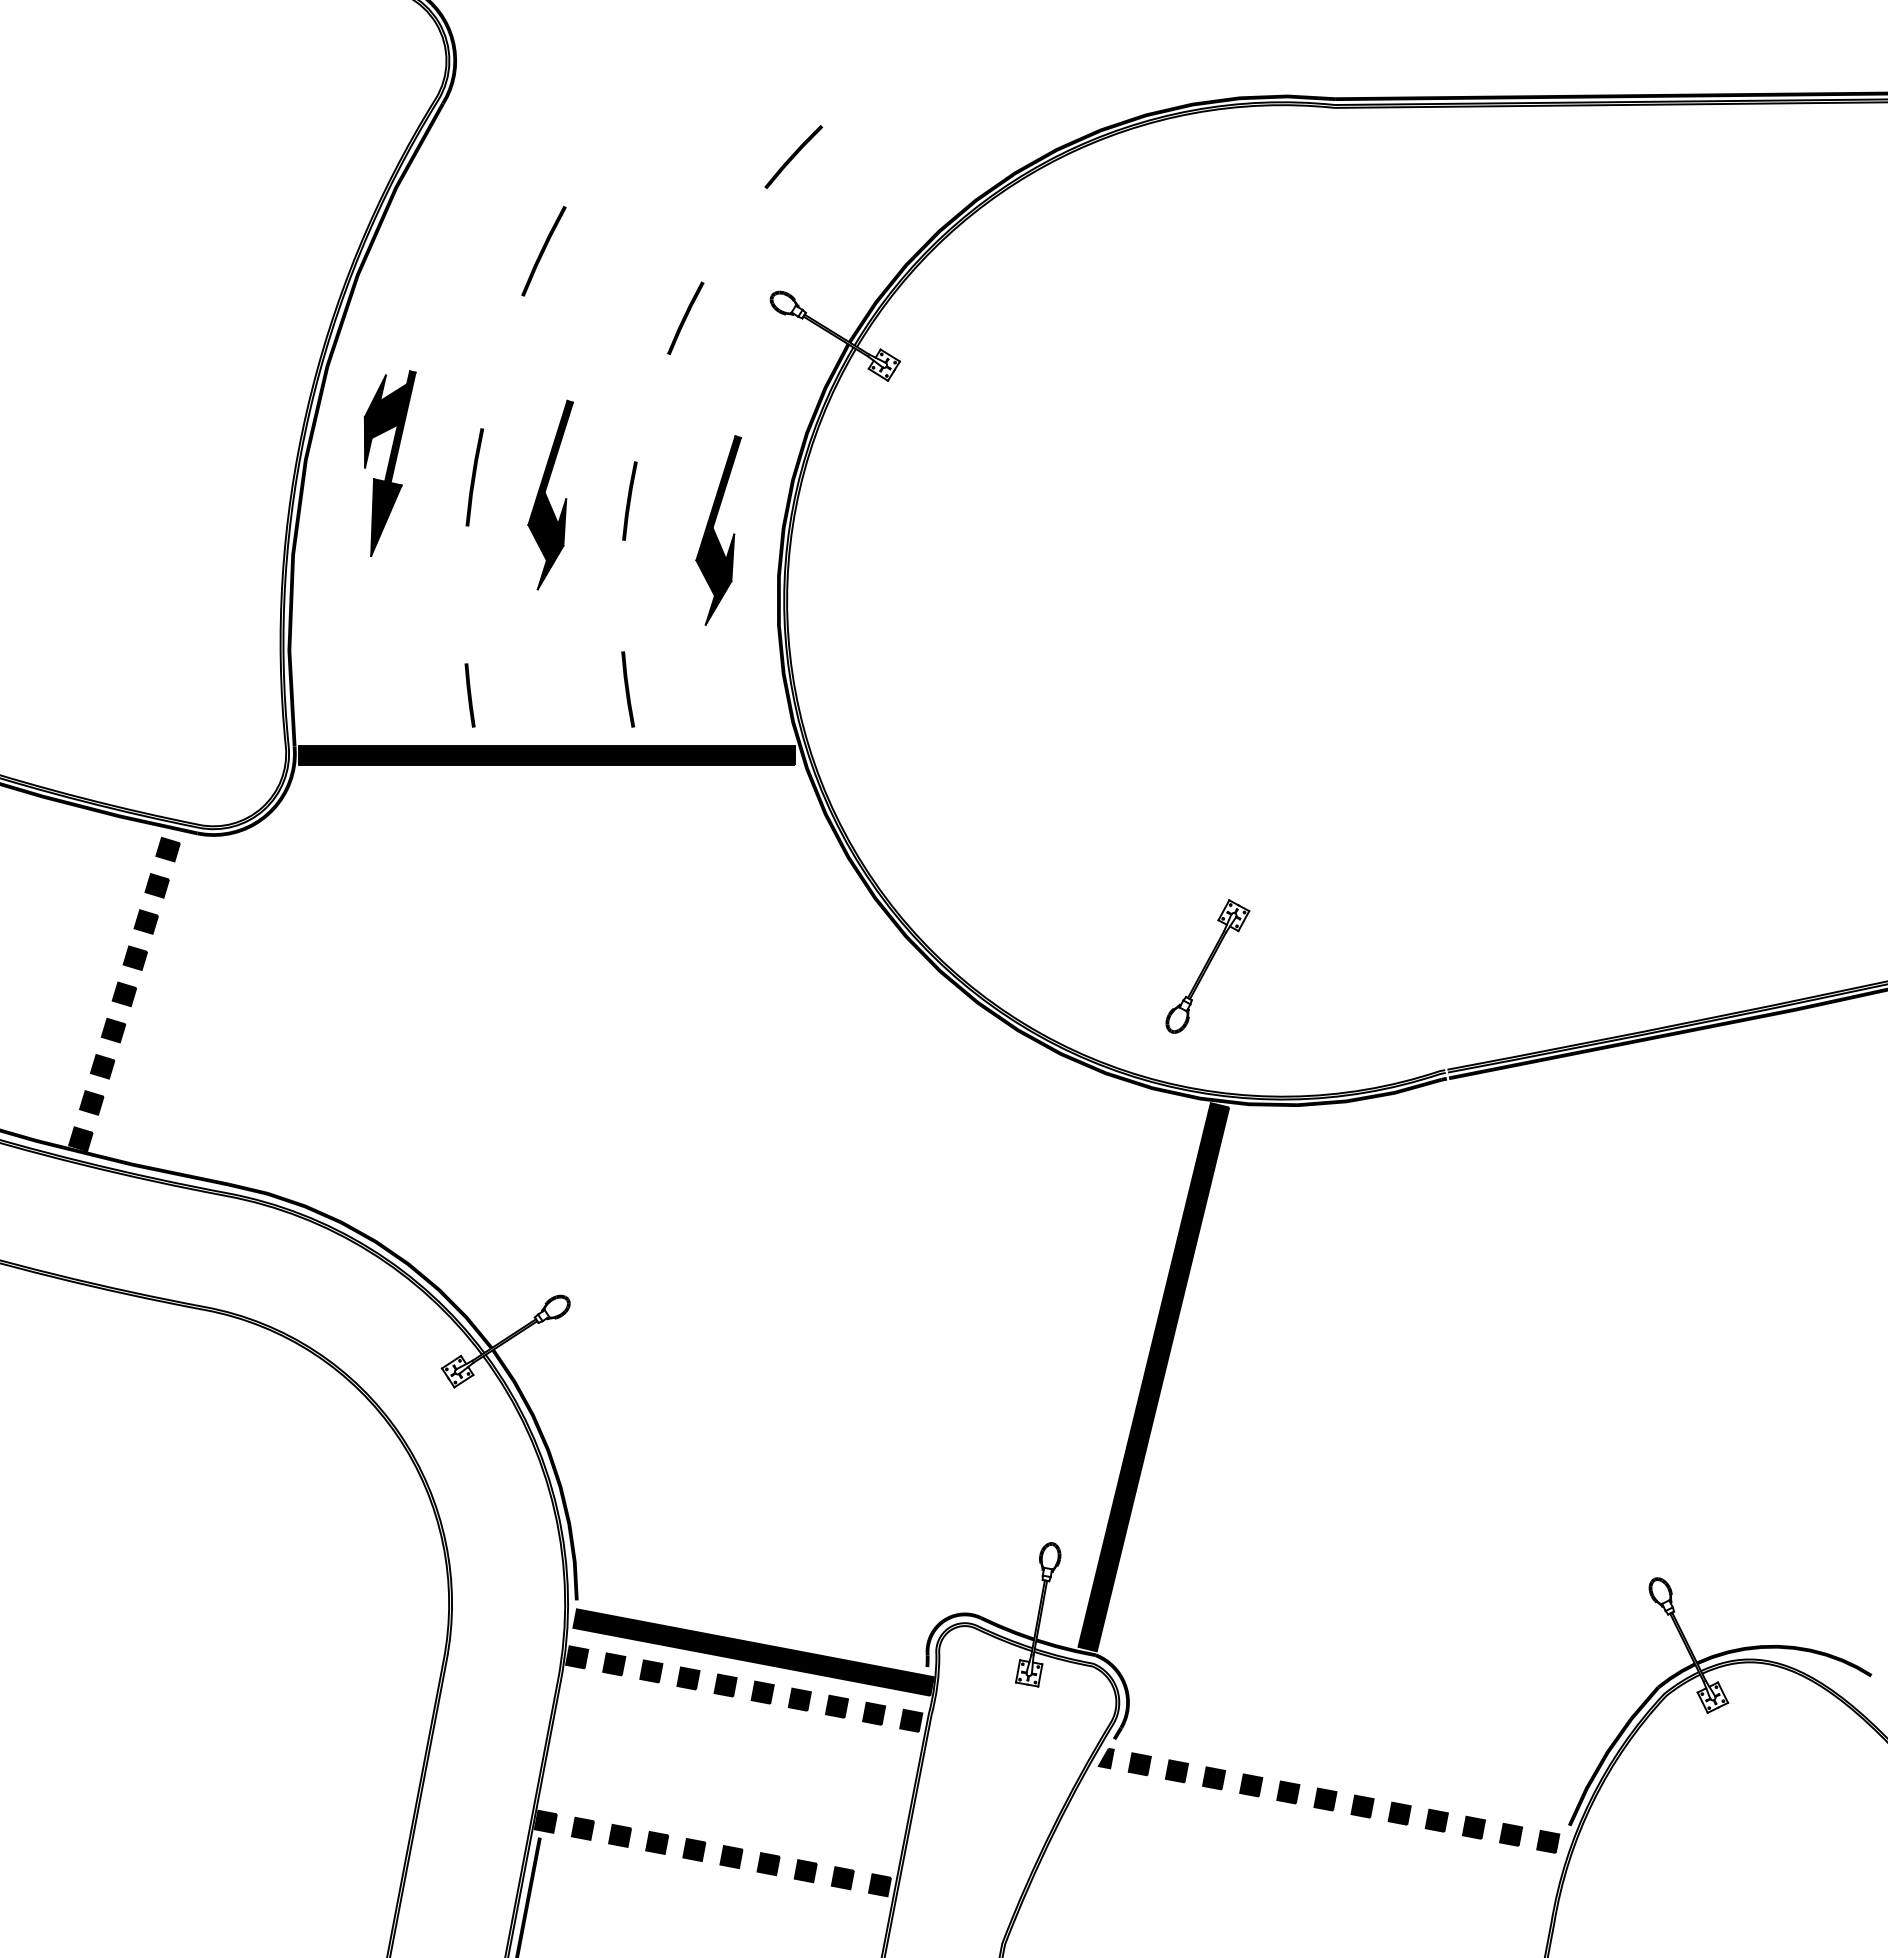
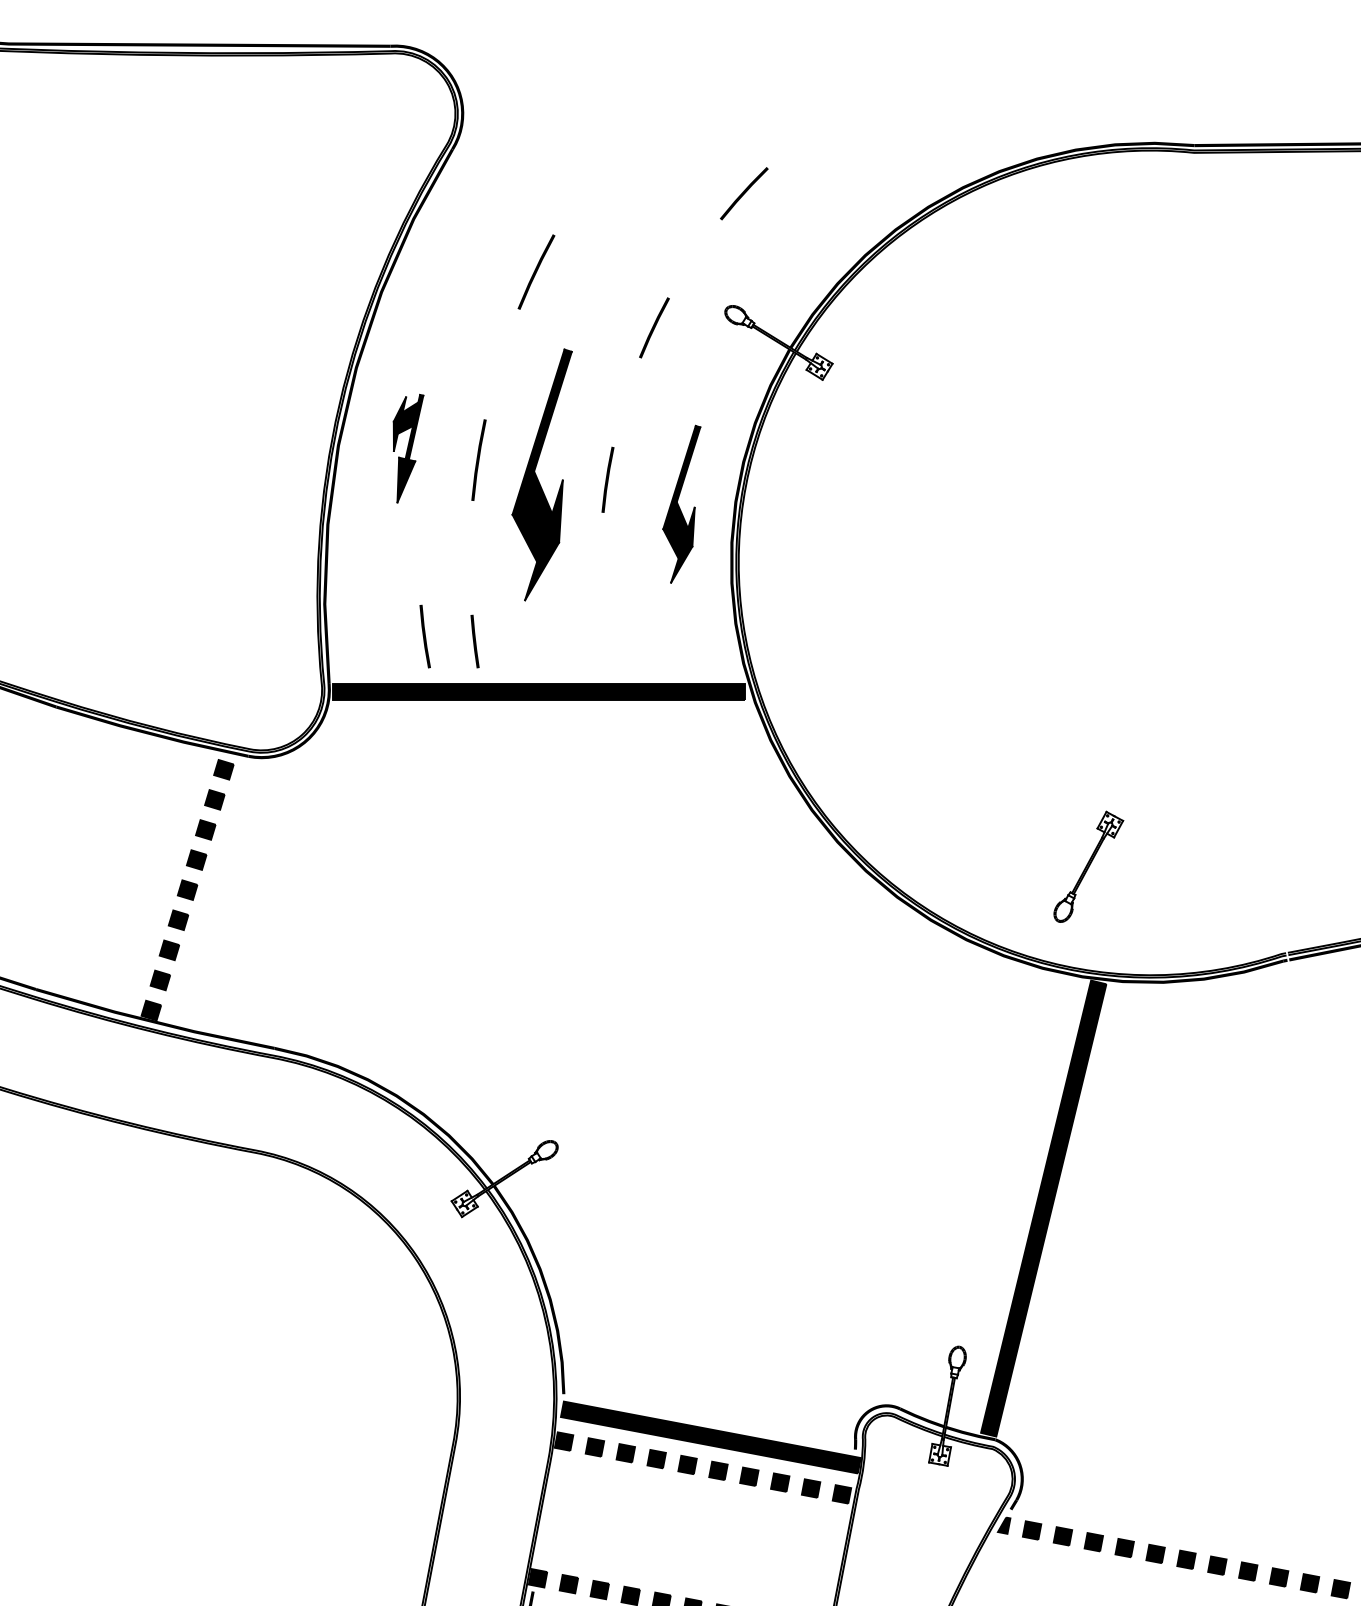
part: (389, 463) -> (408, 448), size x0.7
part: (550, 494) -> (541, 474), size x1.6
curve: (628, 689) -> (425, 636), moved

